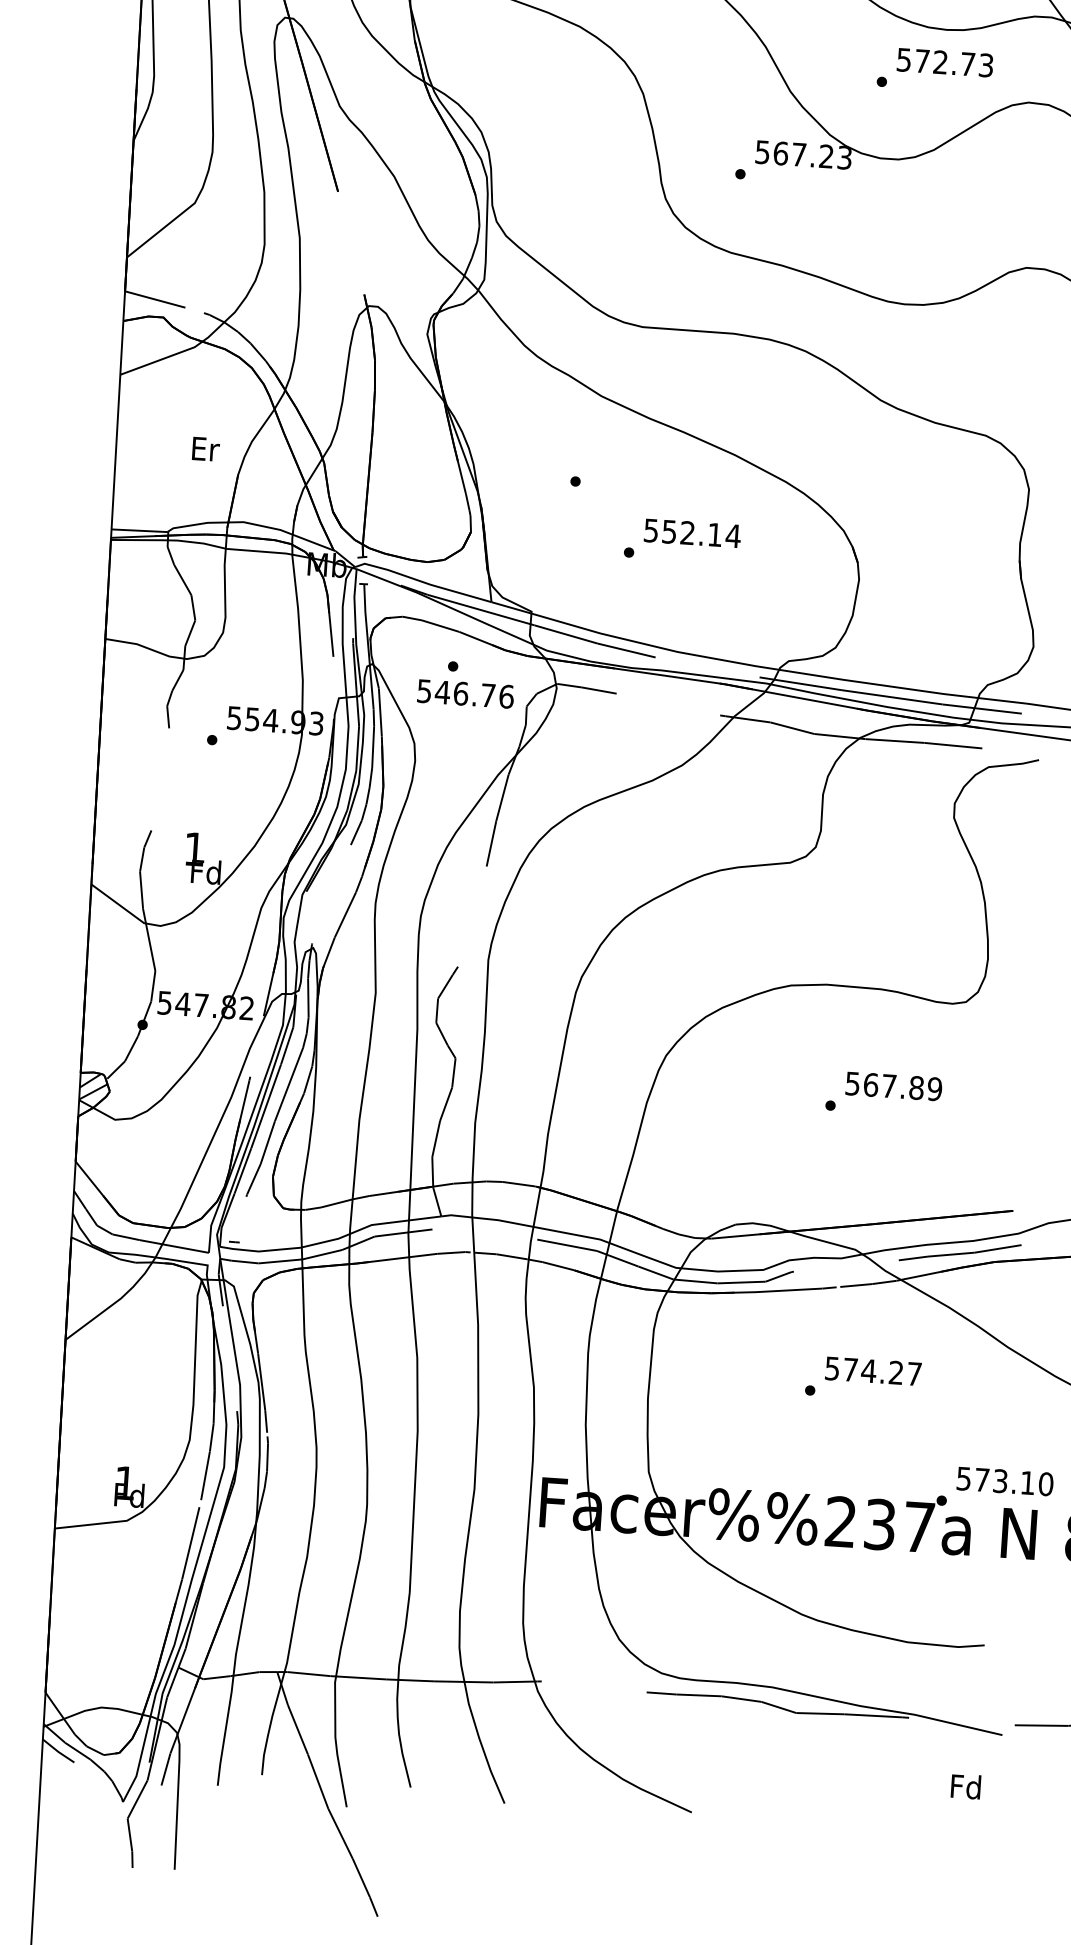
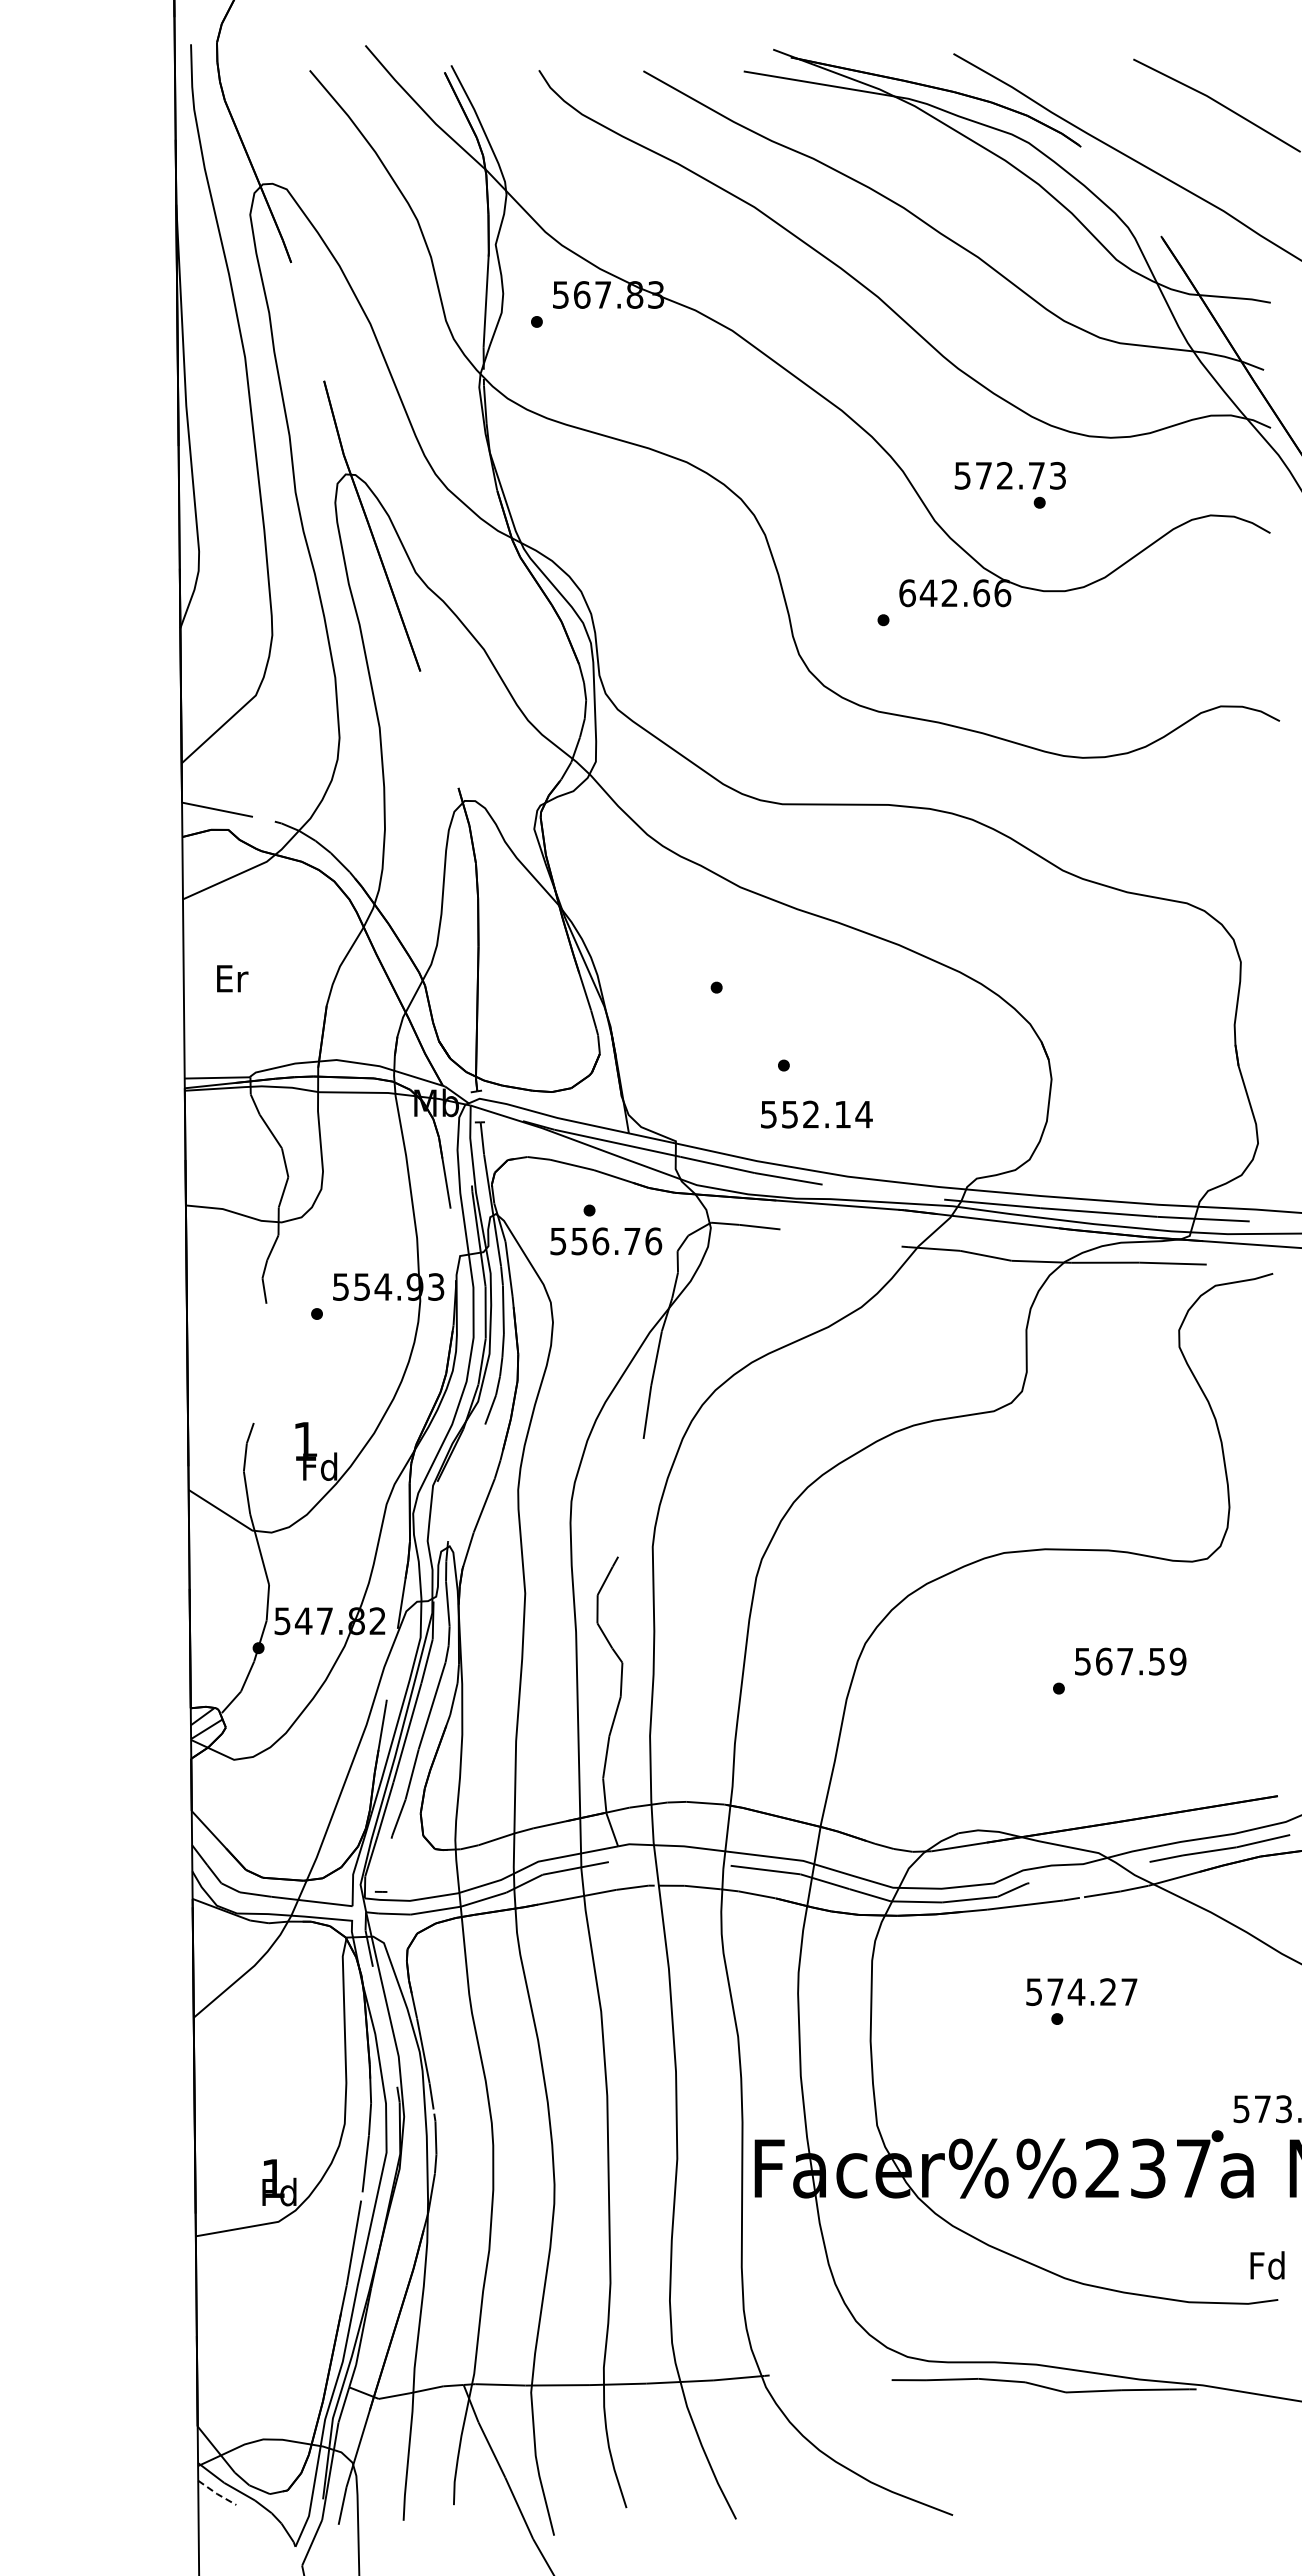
text: (944, 62) -> (1009, 475), moved
text: (804, 155) -> (955, 593), 567.23 -> 642.66
text: (205, 449) -> (232, 978), moved
text: (692, 533) -> (816, 1114), moved
text: (442, 692) -> (579, 1241), 546.76 -> 556.76
text: (916, 1087) -> (1156, 1661), 567.89 -> 567.59
text: (873, 1370) -> (1081, 1991), moved
line: (58, 1752) -> (217, 2494), solid -> dashed
text: (965, 1786) -> (1267, 2265), moved

